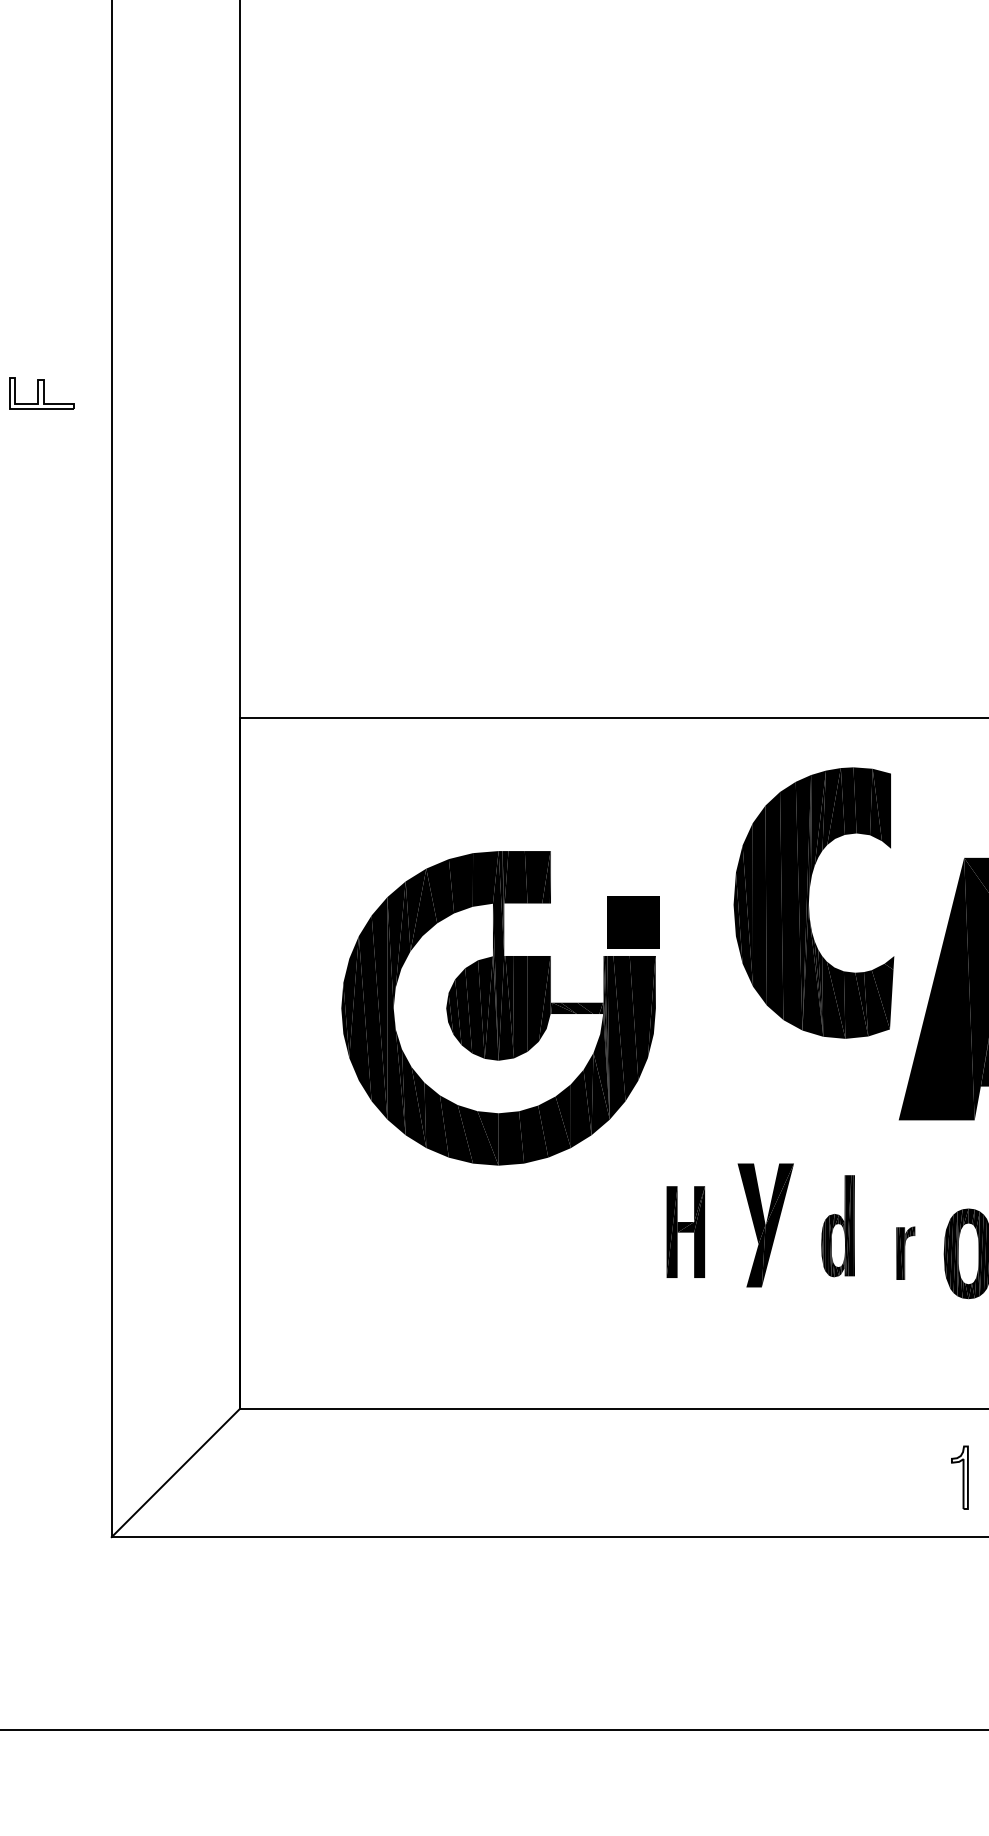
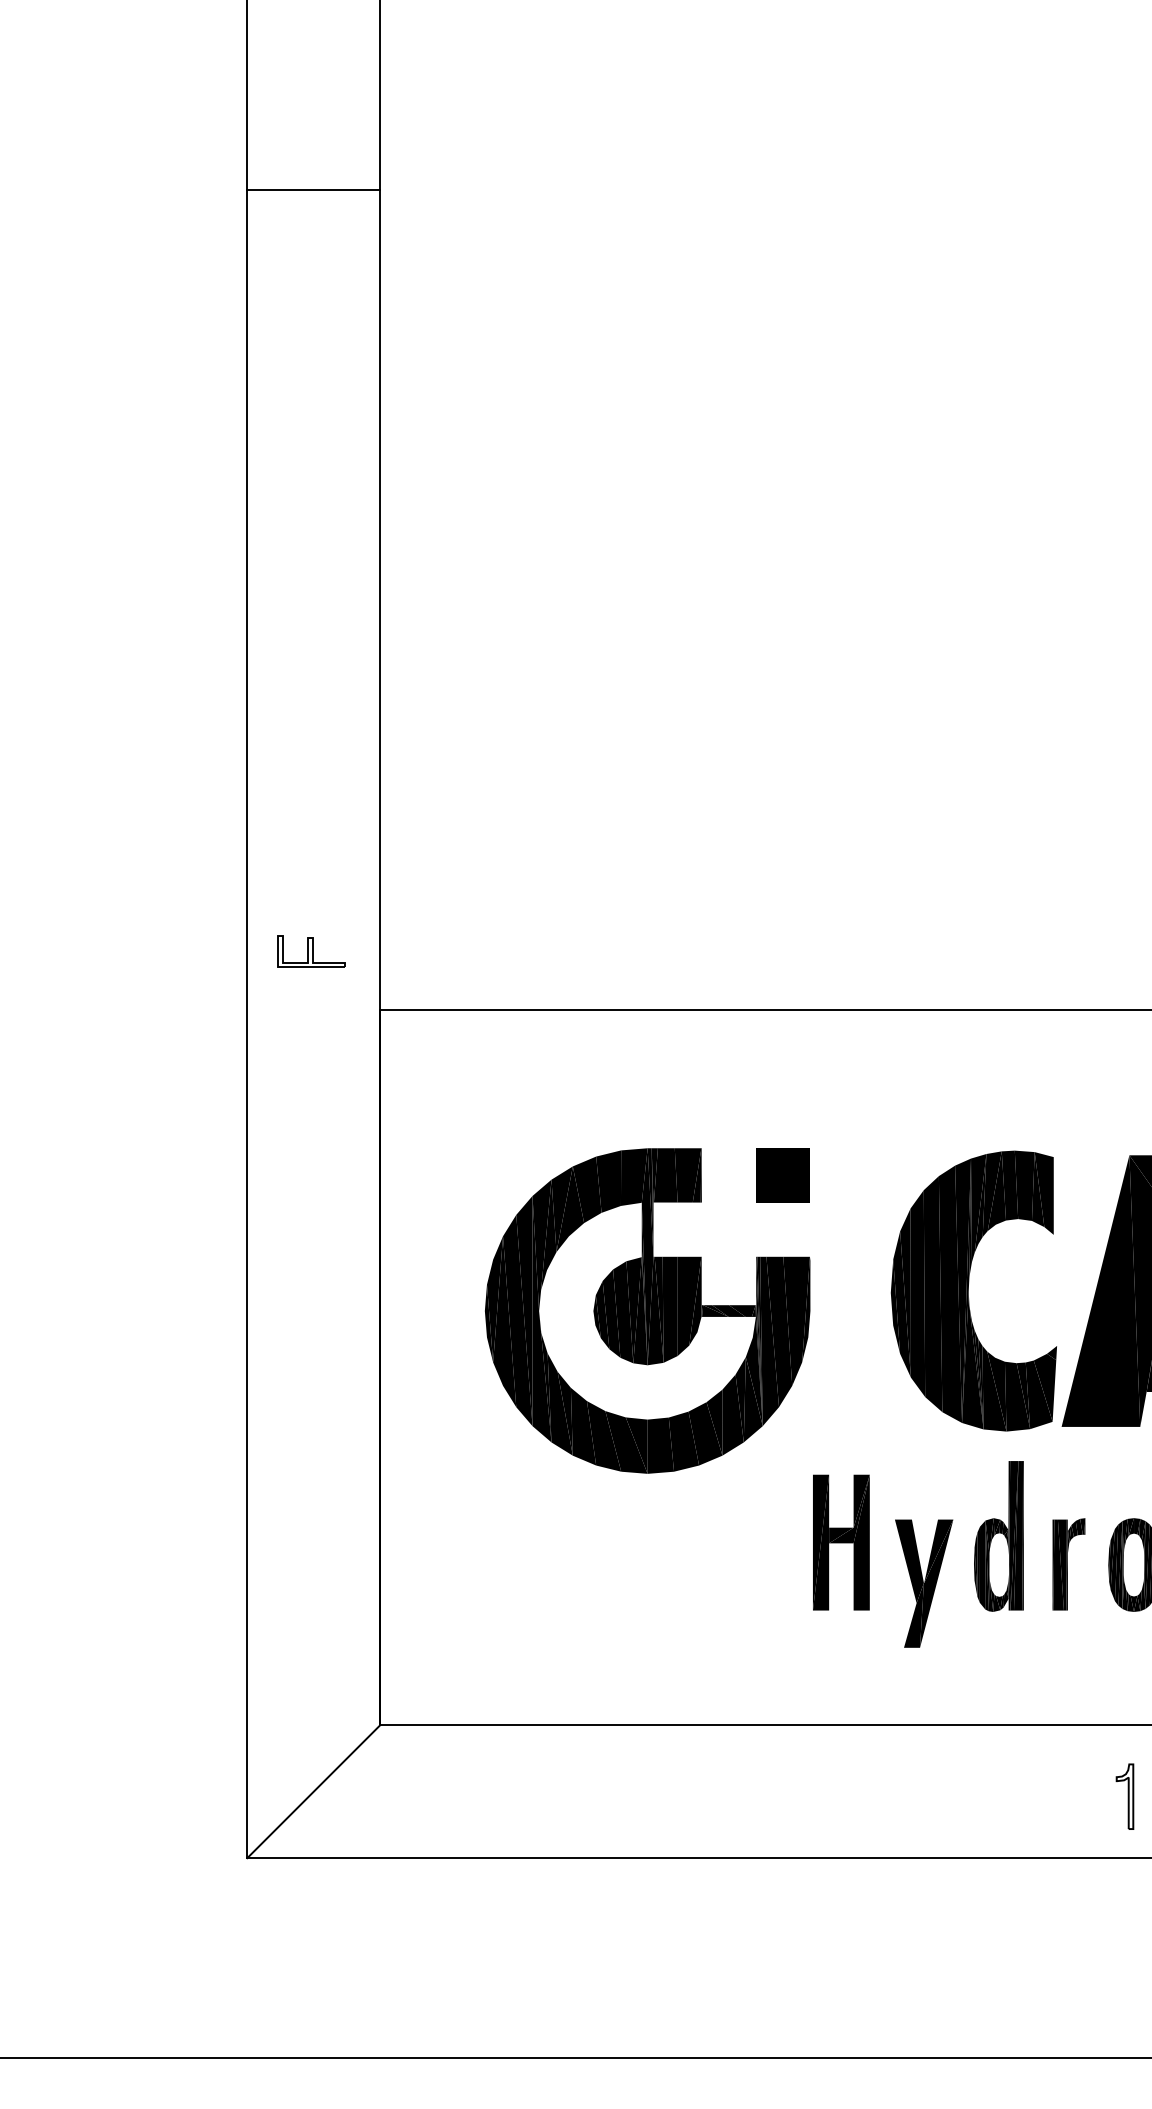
part: (42, 393) -> (311, 951), moved
part: (813, 902) -> (973, 1290), moved
part: (632, 922) -> (782, 1175), moved
part: (766, 1225) -> (924, 1583), moved
part: (837, 1226) -> (998, 1536), size x1.43
part: (685, 1232) -> (841, 1542), size x1.43
part: (905, 1253) -> (1068, 1564), size x1.67

